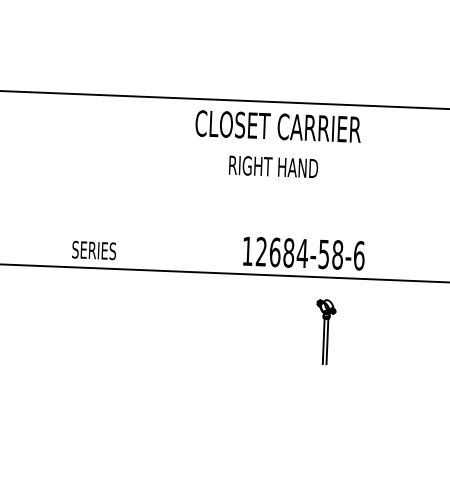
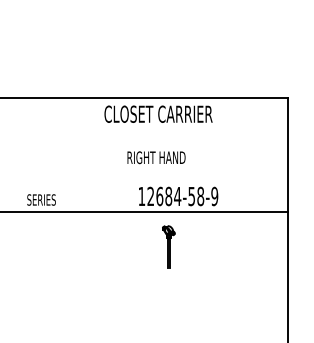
text: (273, 166) -> (156, 157), moved
text: (358, 255) -> (214, 196), 12684-58-6 -> 12684-58-9
part: (325, 331) -> (168, 246), moved

